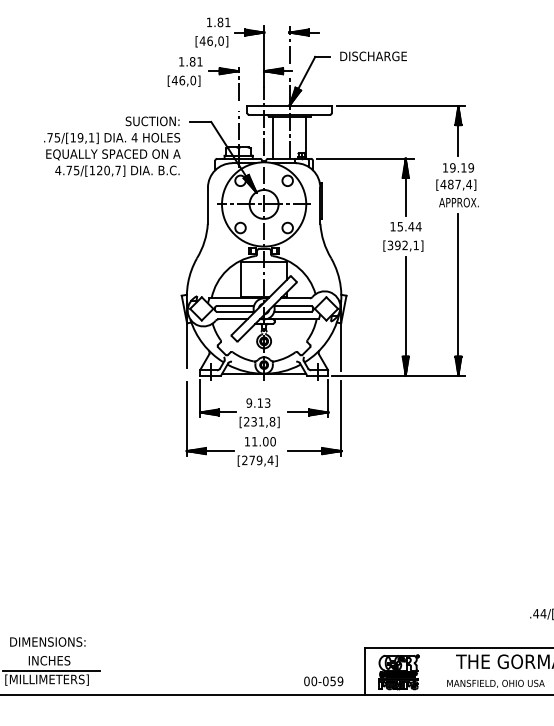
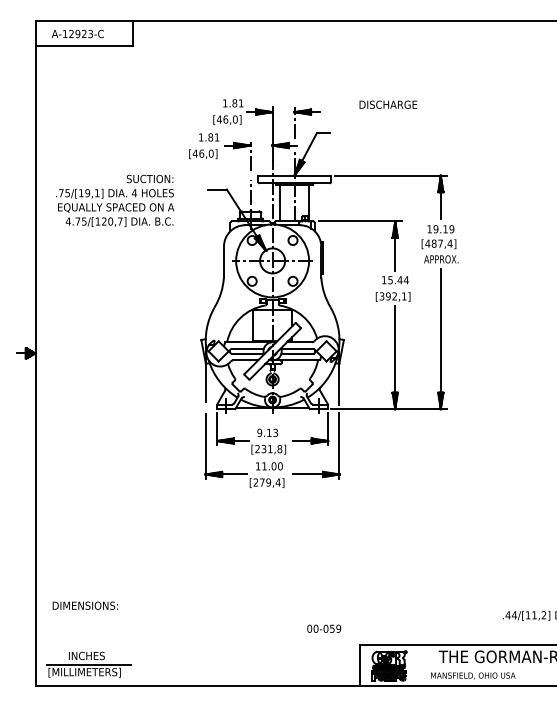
text: (373, 56) -> (388, 104), moved
text: (112, 146) -> (115, 200), moved
text: (46, 641) -> (84, 605), moved
text: (324, 680) -> (324, 628), moved

